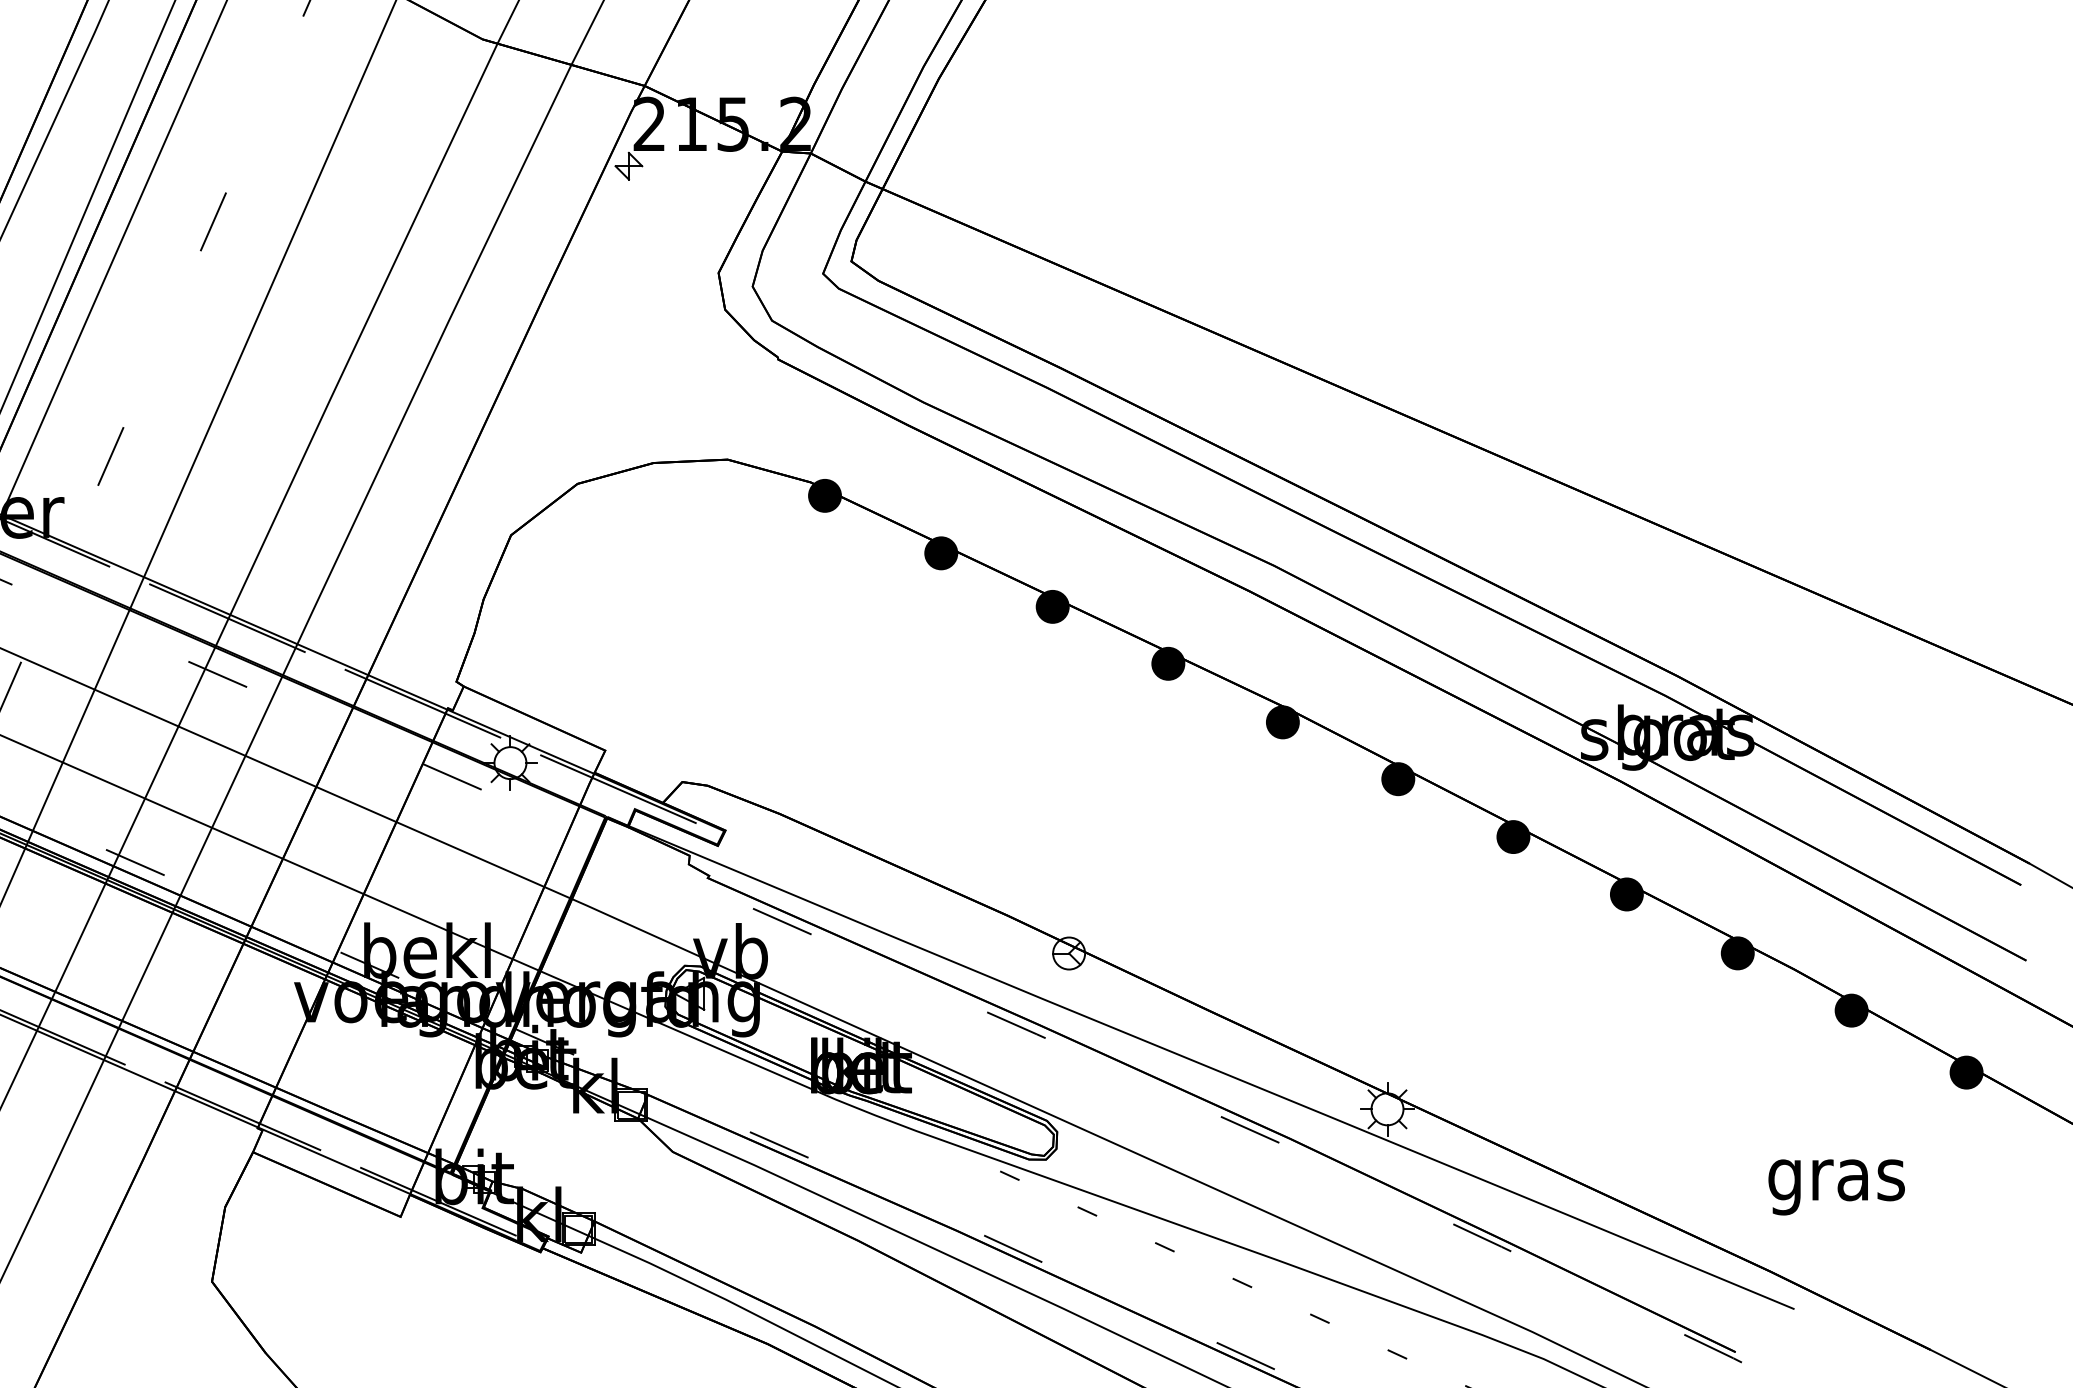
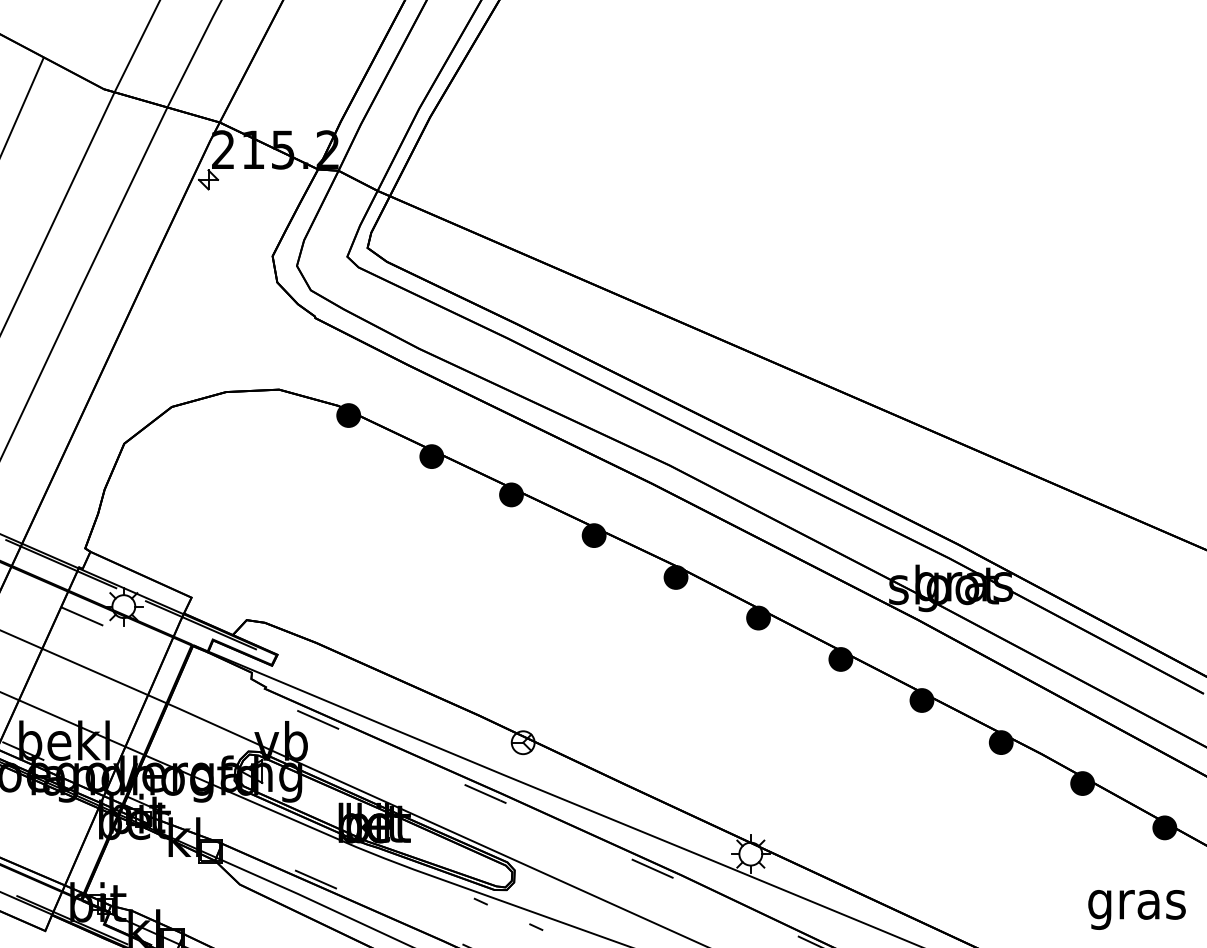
text: (1836, 1187) -> (1136, 910), moved

